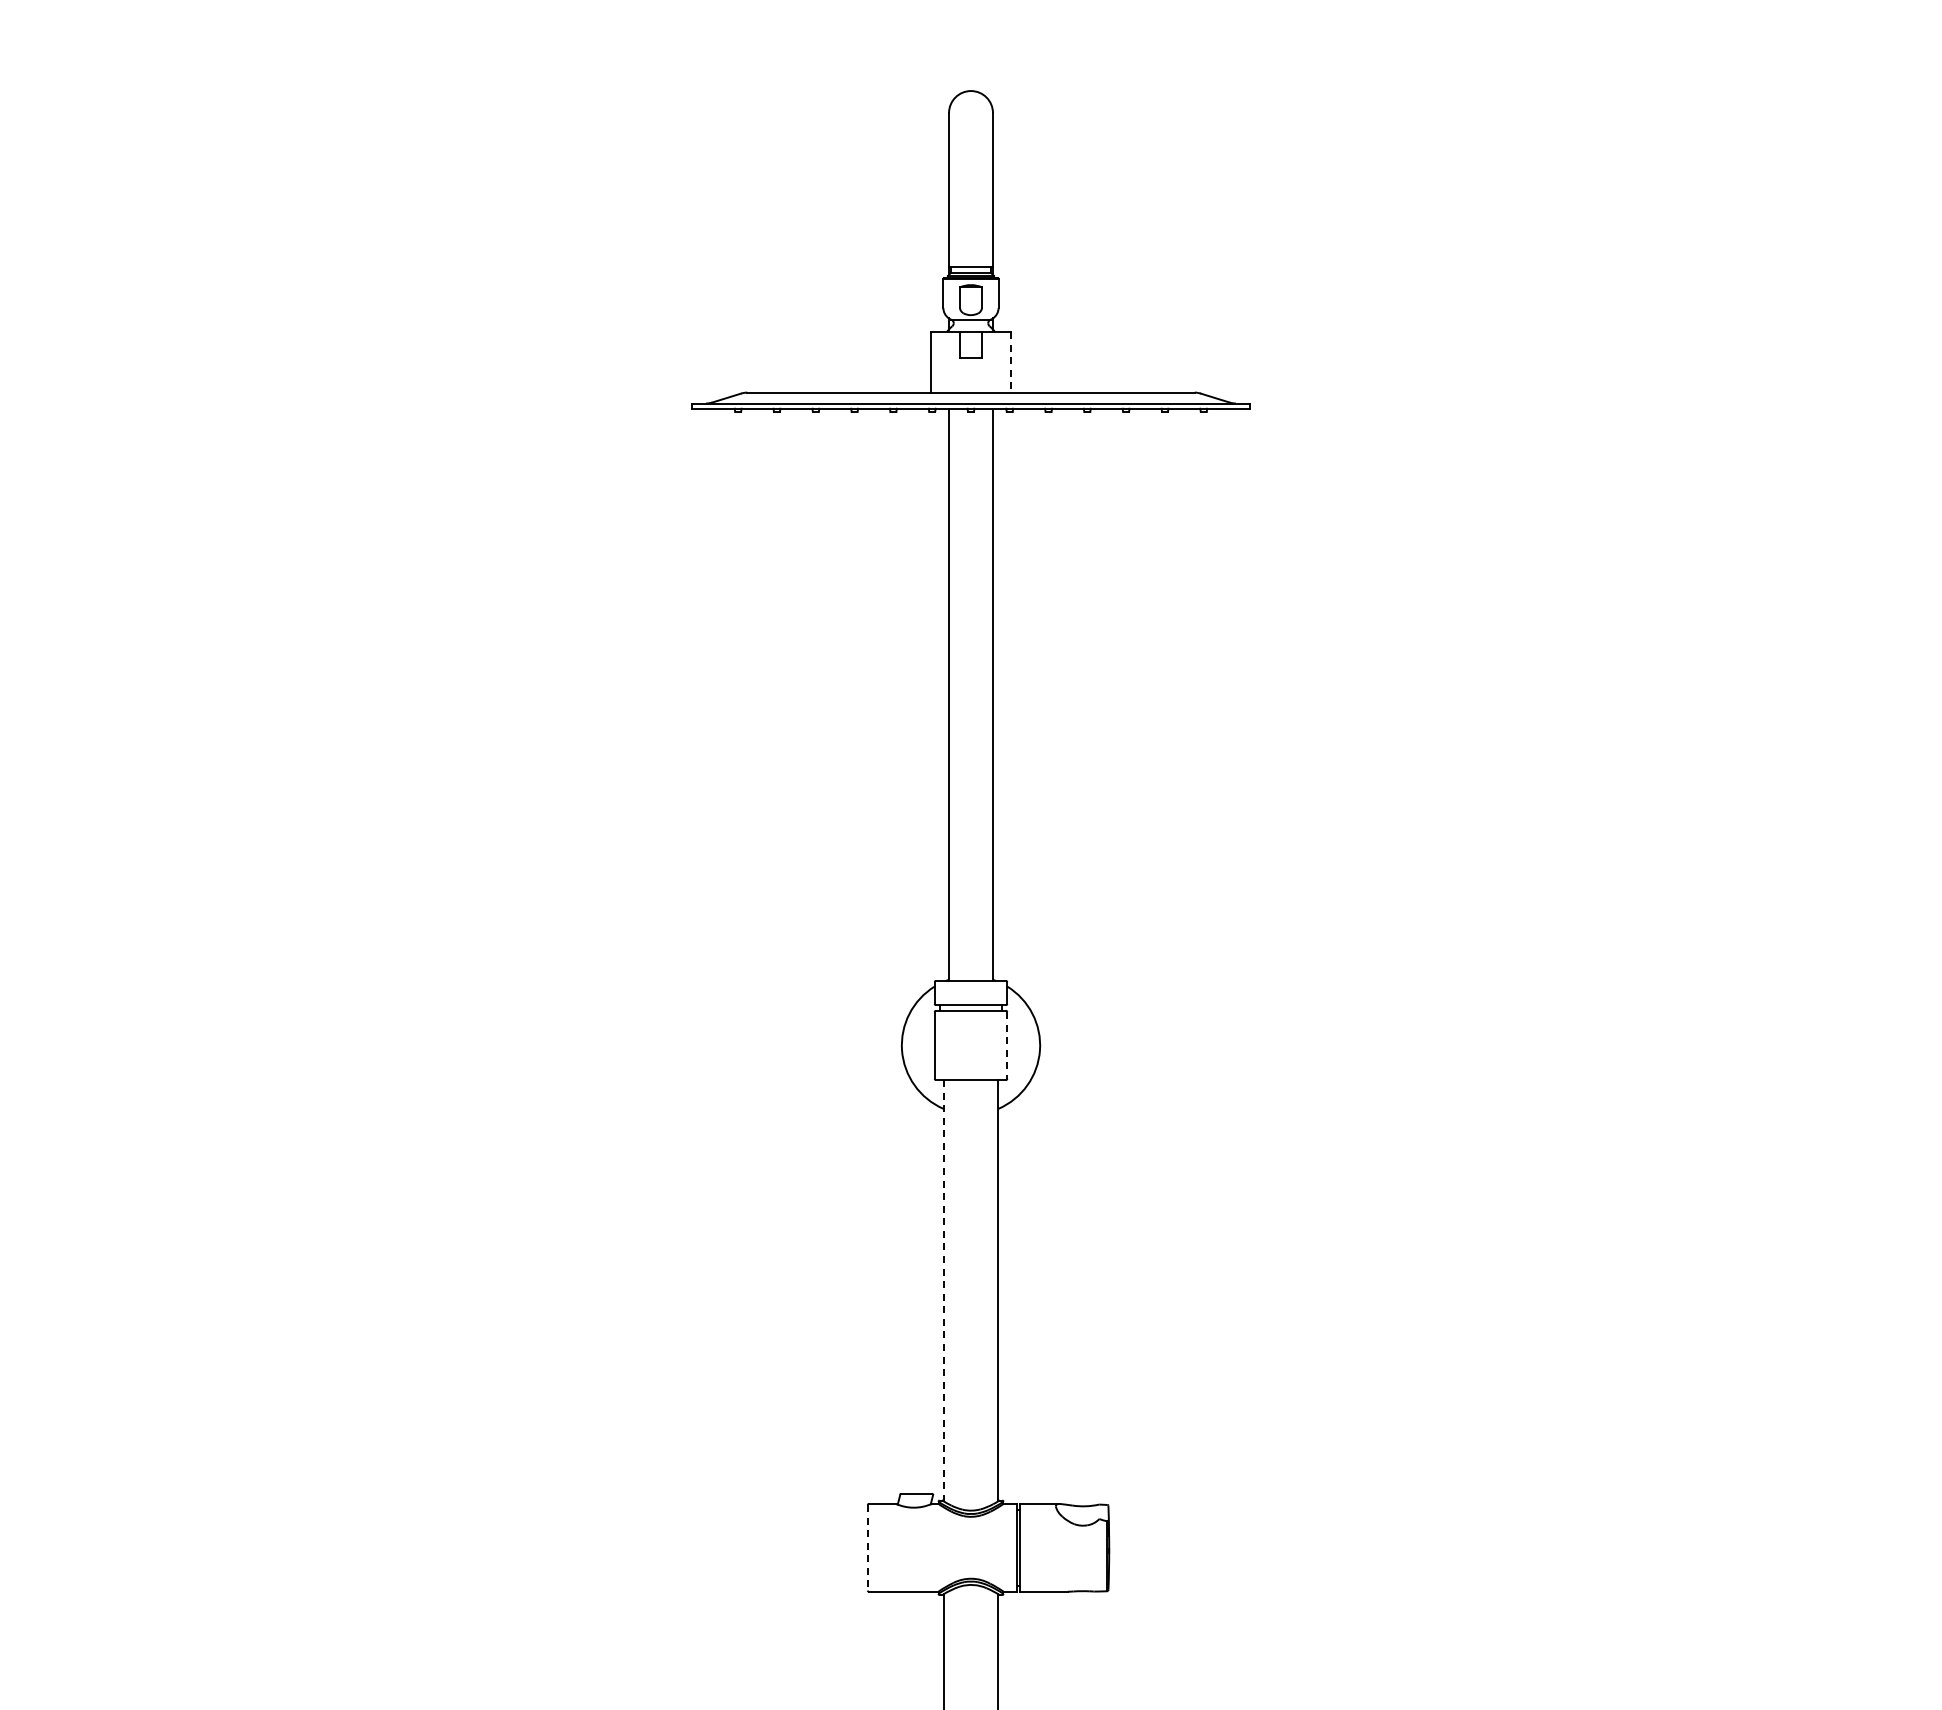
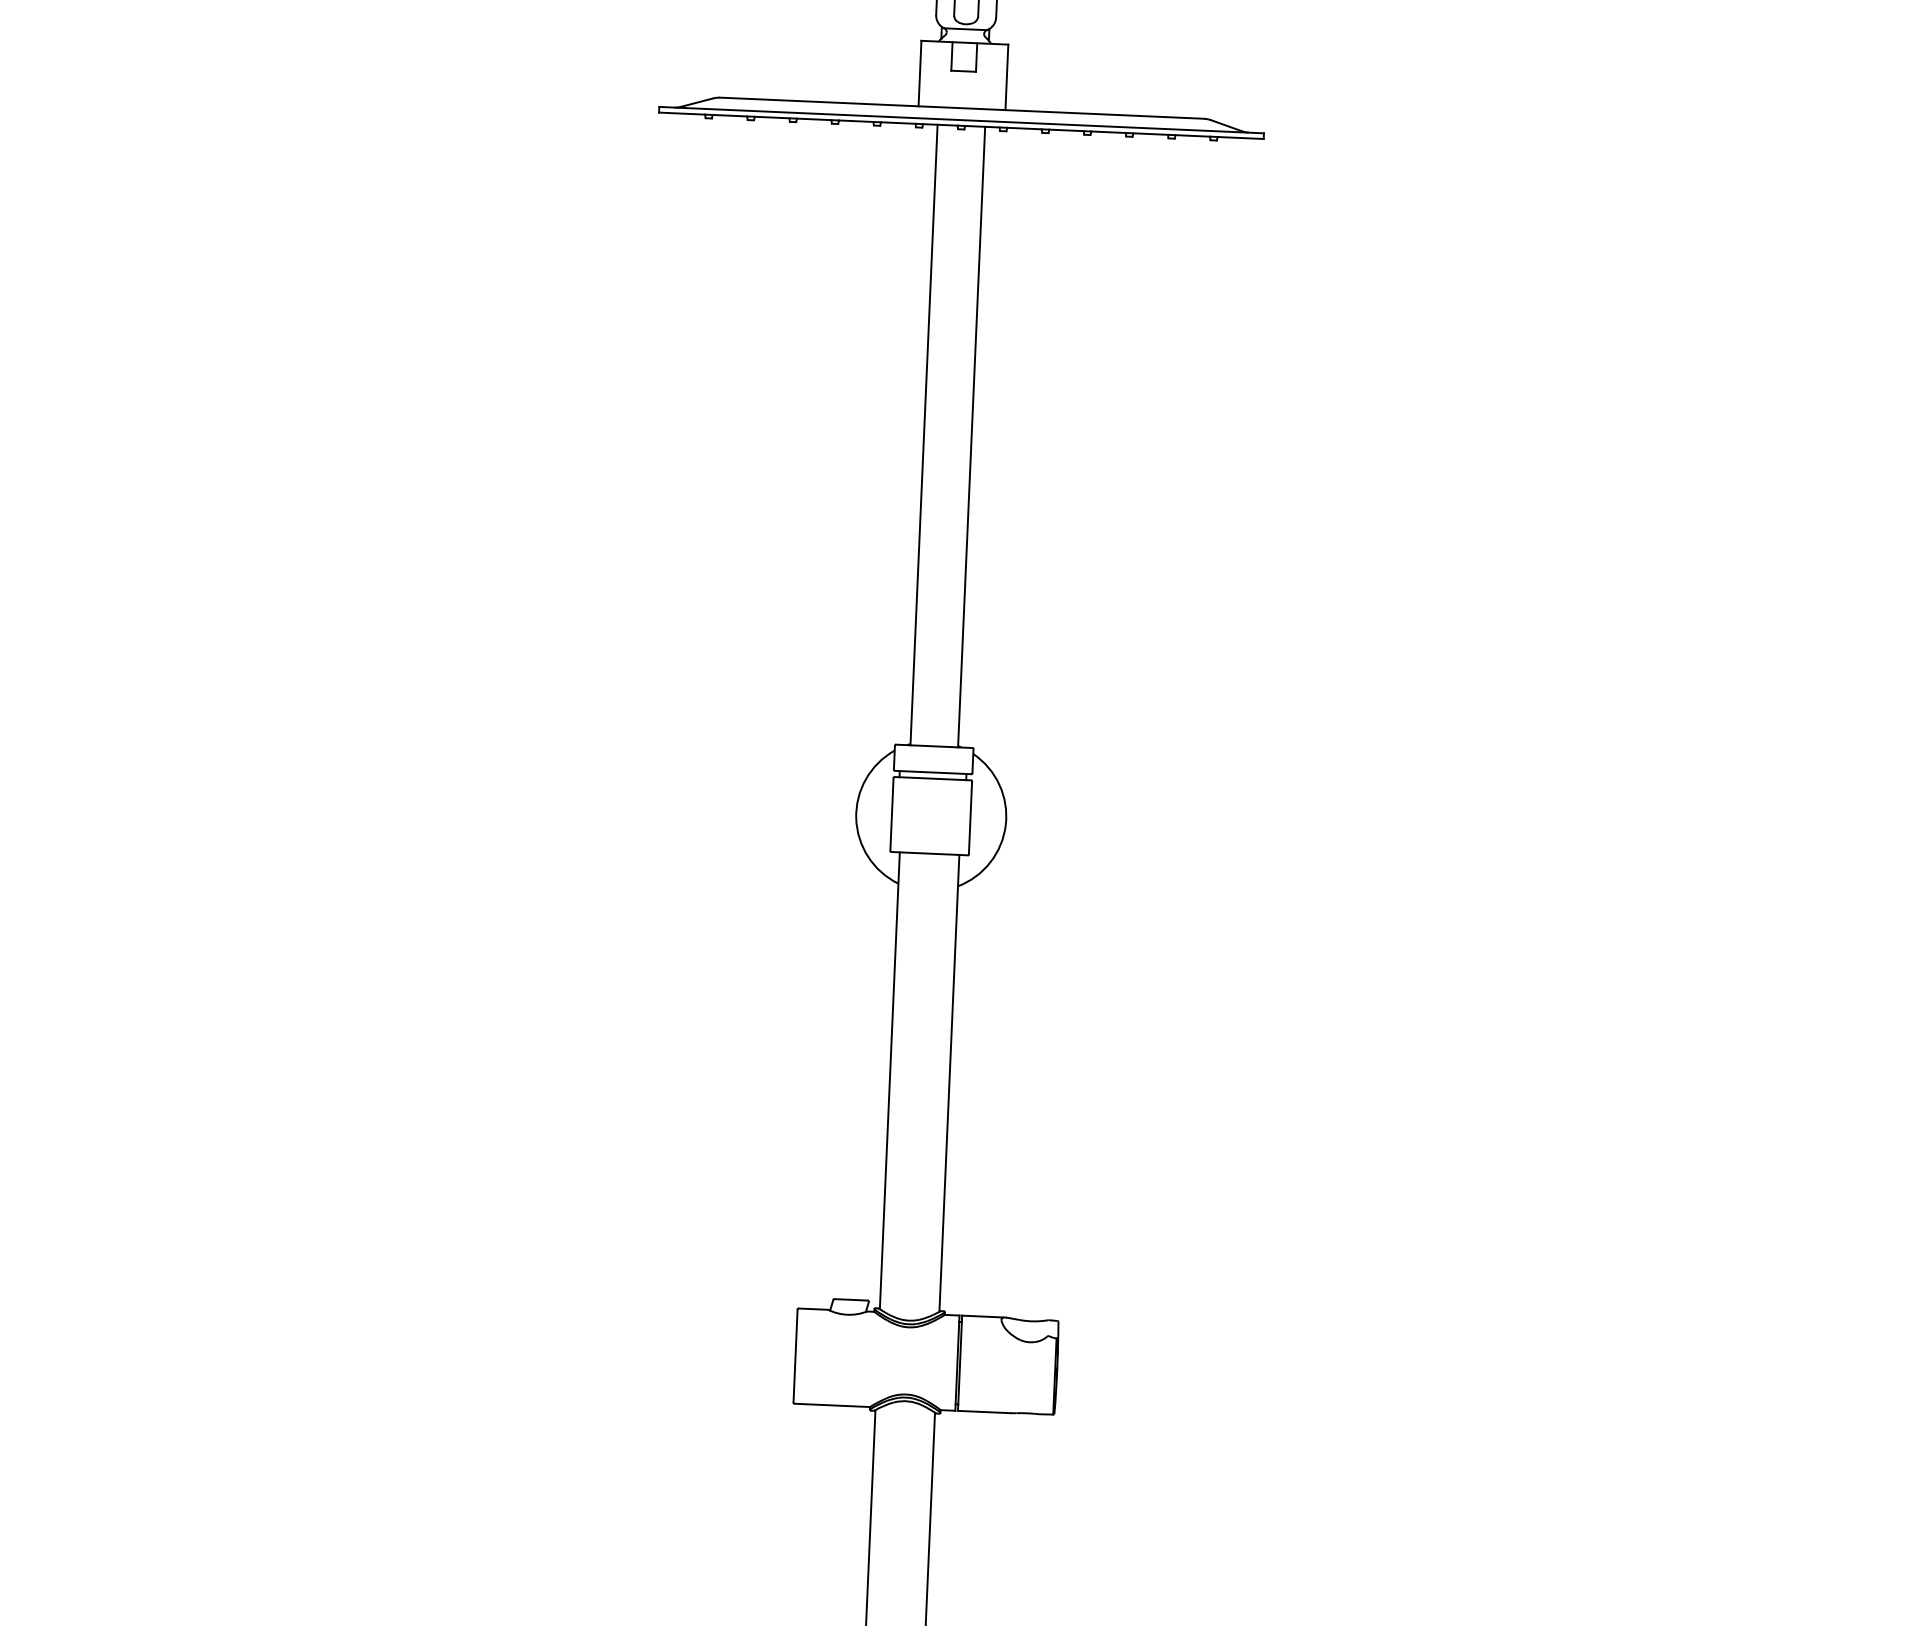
line: (1010, 362) -> (1006, 77), dashed -> solid
line: (1007, 1045) -> (970, 818), dashed -> solid
line: (943, 1290) -> (889, 1080), dashed -> solid
line: (867, 1547) -> (795, 1355), dashed -> solid

